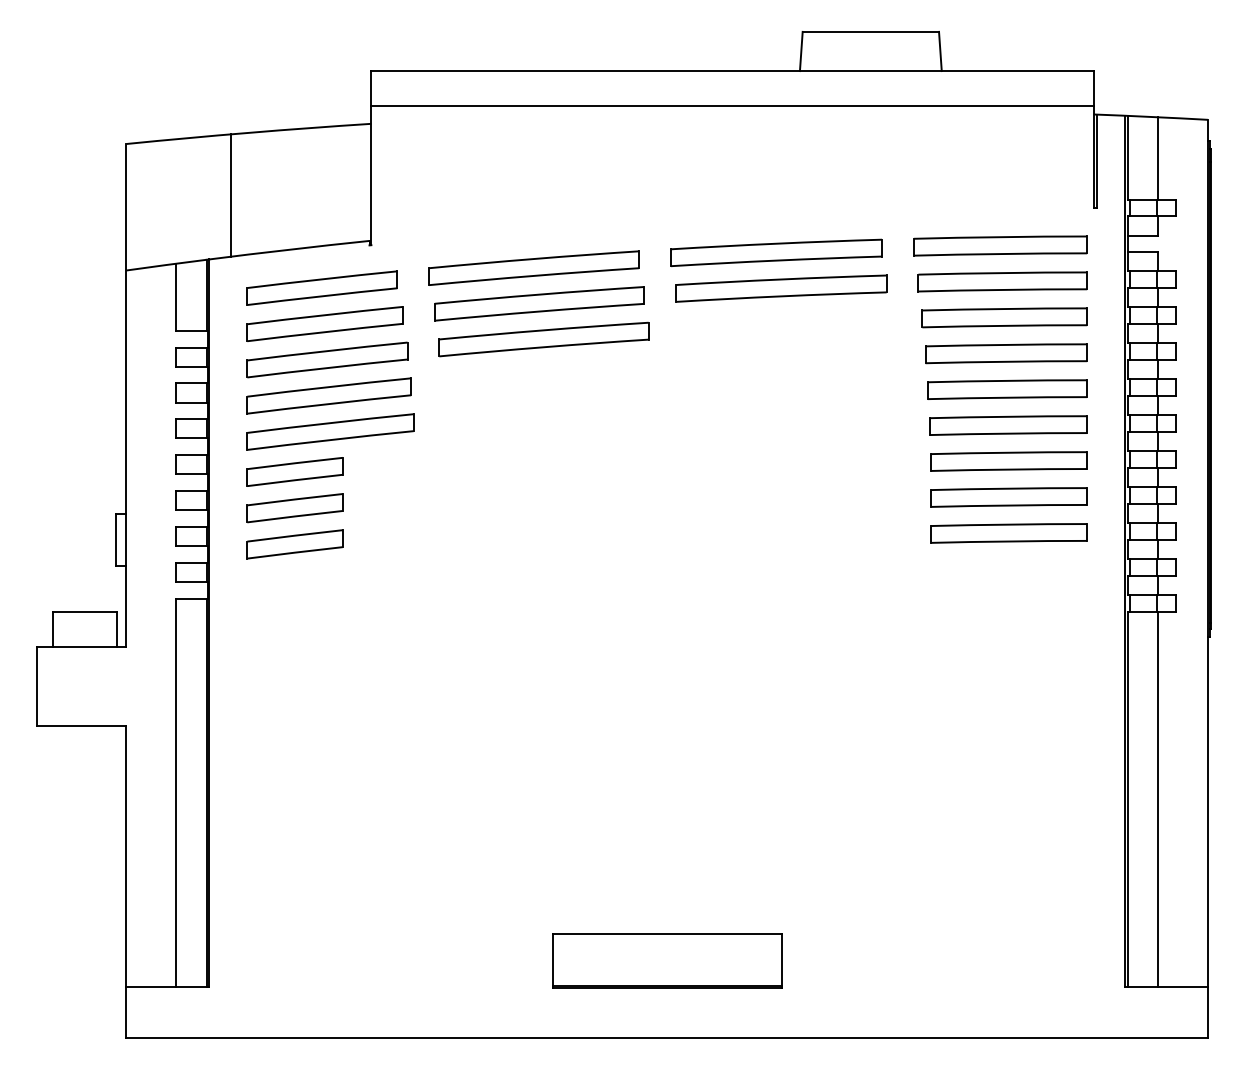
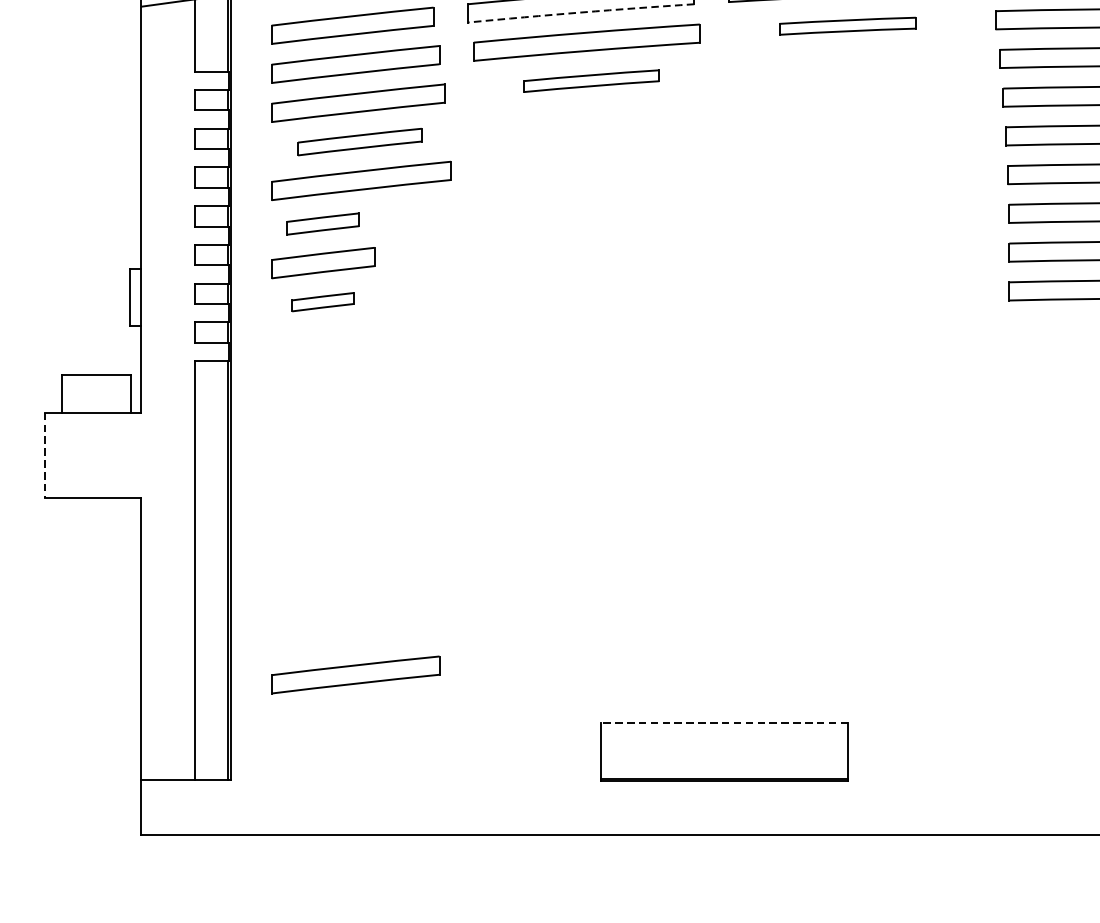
arc: (534, 275) -> (581, 12), solid -> dashed
part: (781, 288) -> (847, 26), size x0.6
part: (543, 339) -> (591, 81), size x0.6
part: (328, 395) -> (359, 141), size x0.7
part: (294, 471) -> (322, 223), size x0.7
part: (294, 544) -> (322, 302), size x0.6
line: (37, 686) -> (45, 455), solid -> dashed
part: (324, 889) -> (354, 674), added
line: (667, 934) -> (724, 722), solid -> dashed

